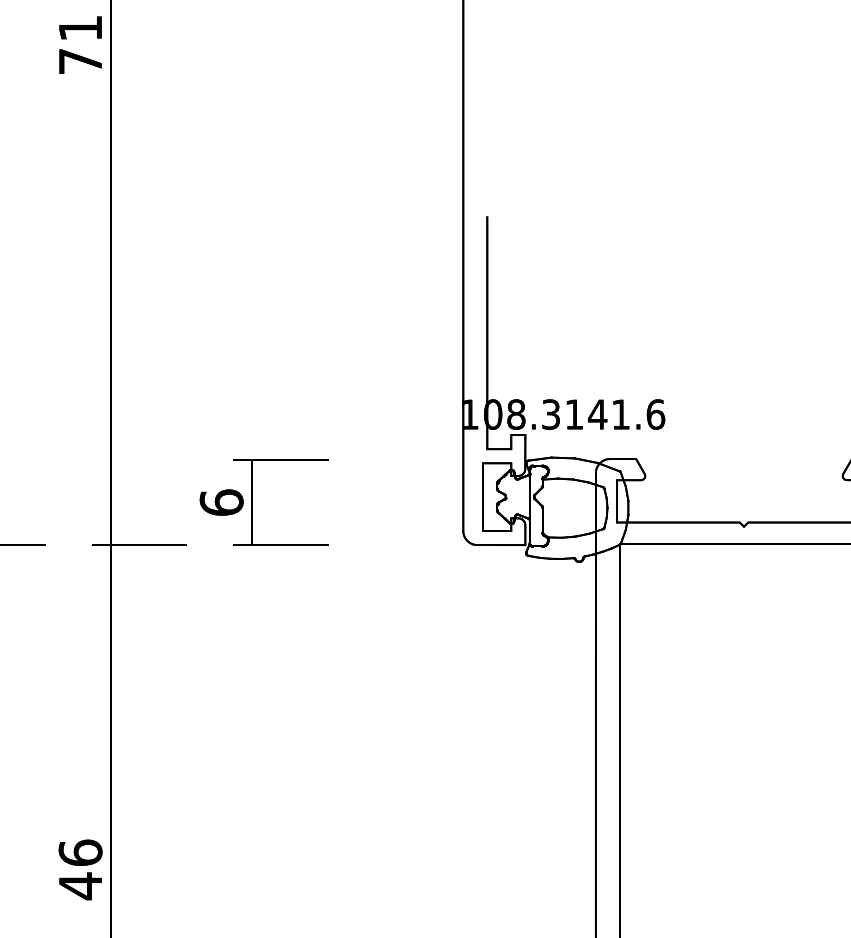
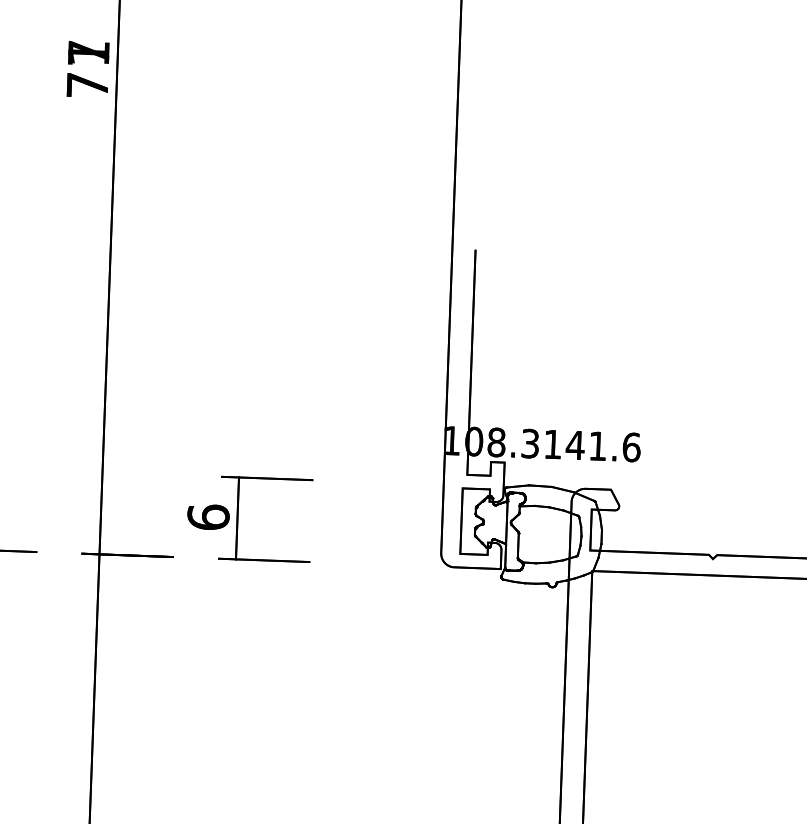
text: (80, 28) -> (88, 53), 71 -> 77

